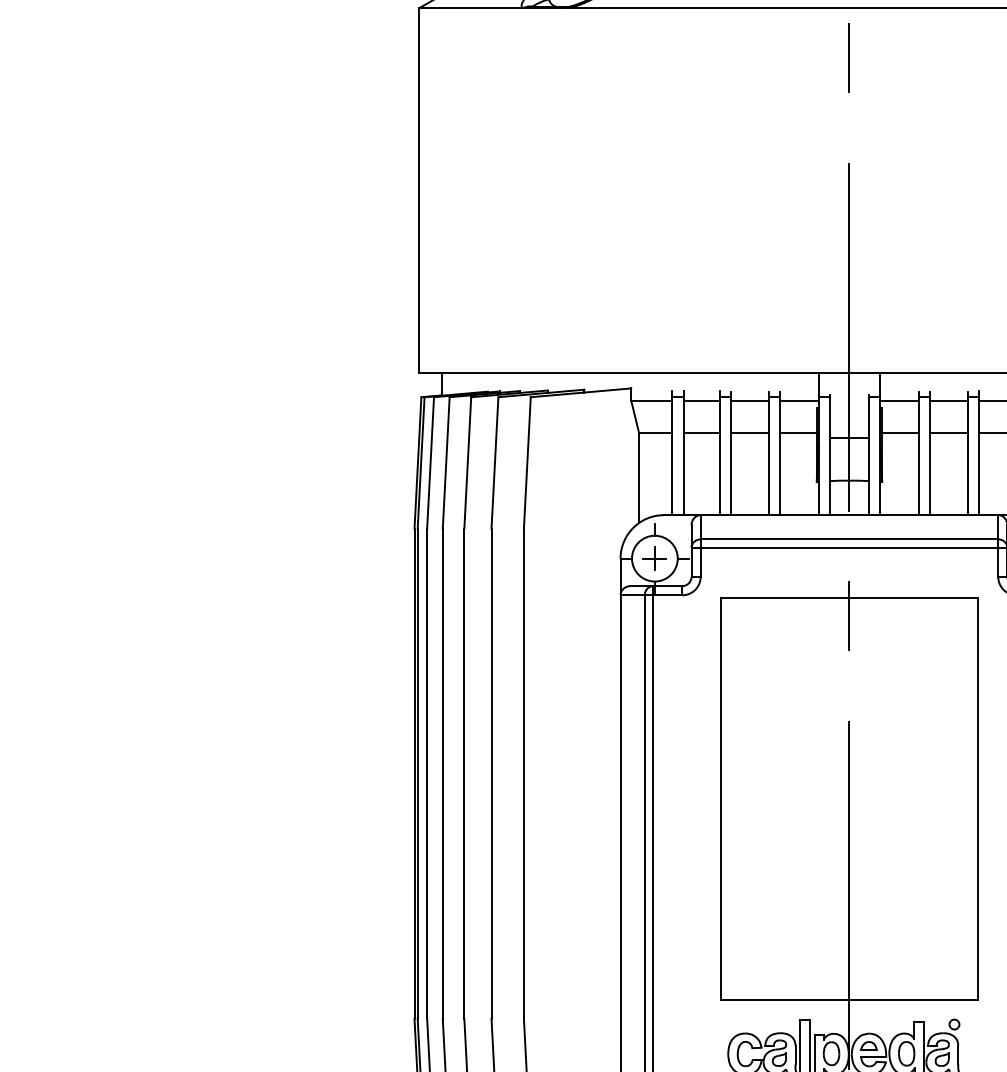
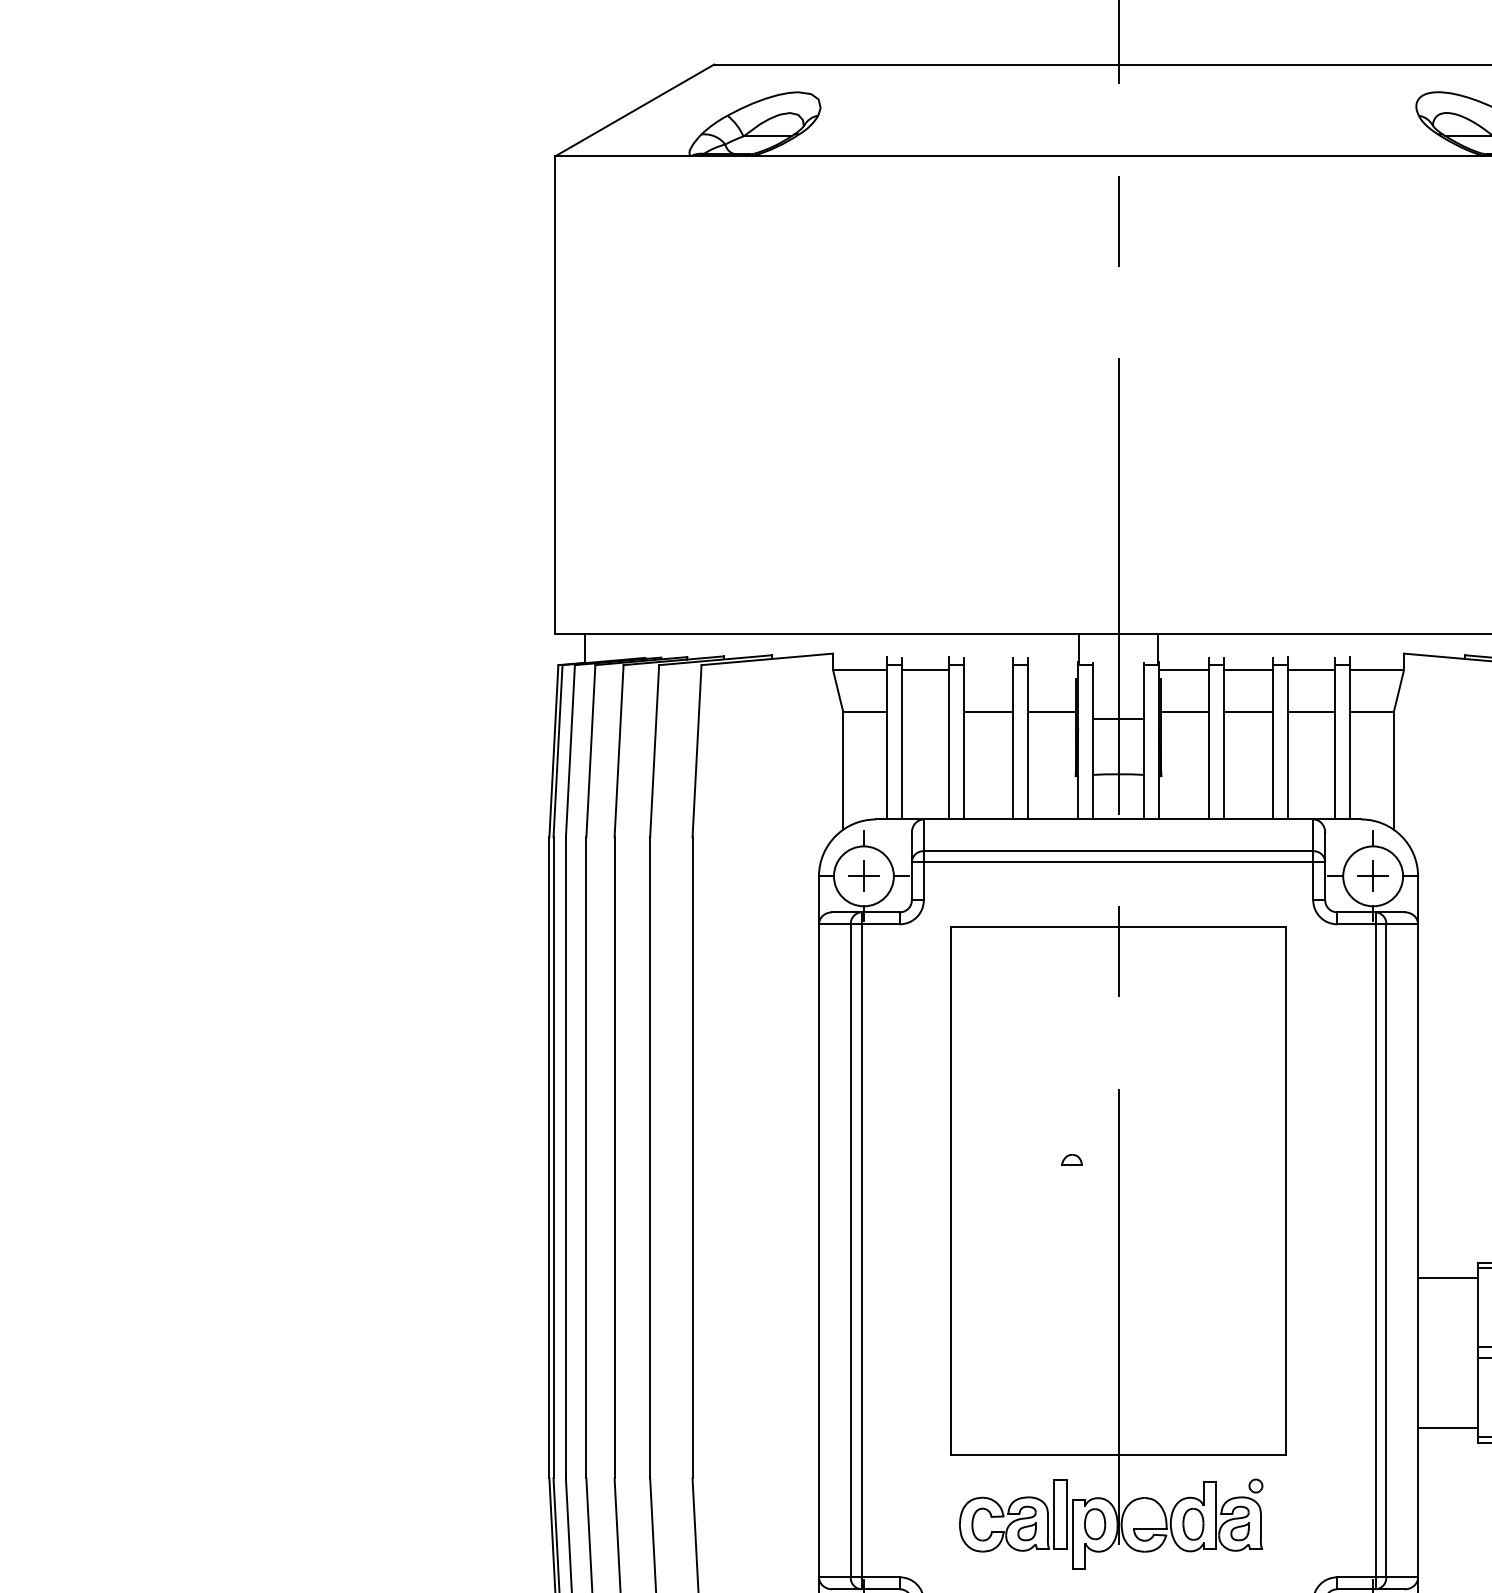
line: (749, 400) -> (987, 669), removed
line: (798, 400) -> (1051, 669), removed
line: (701, 432) -> (924, 711), removed
part: (868, 1045) -> (1071, 1159), moved

